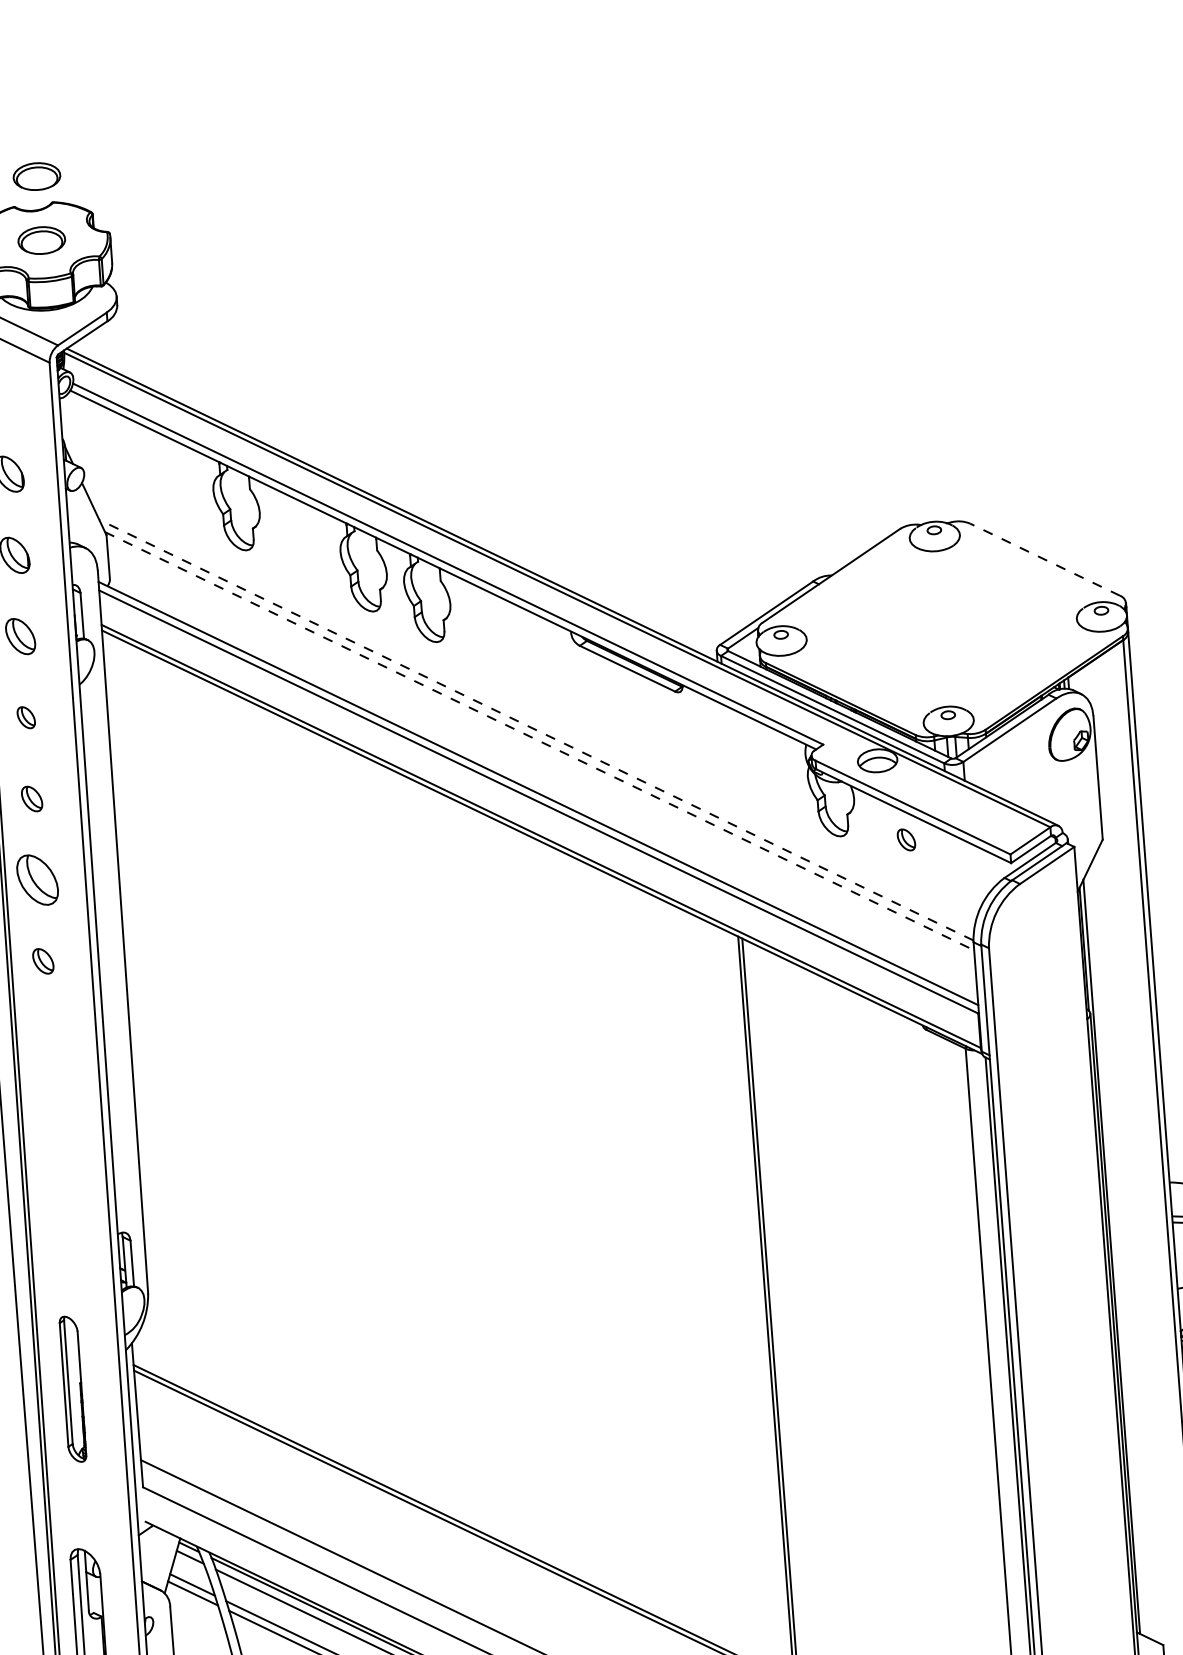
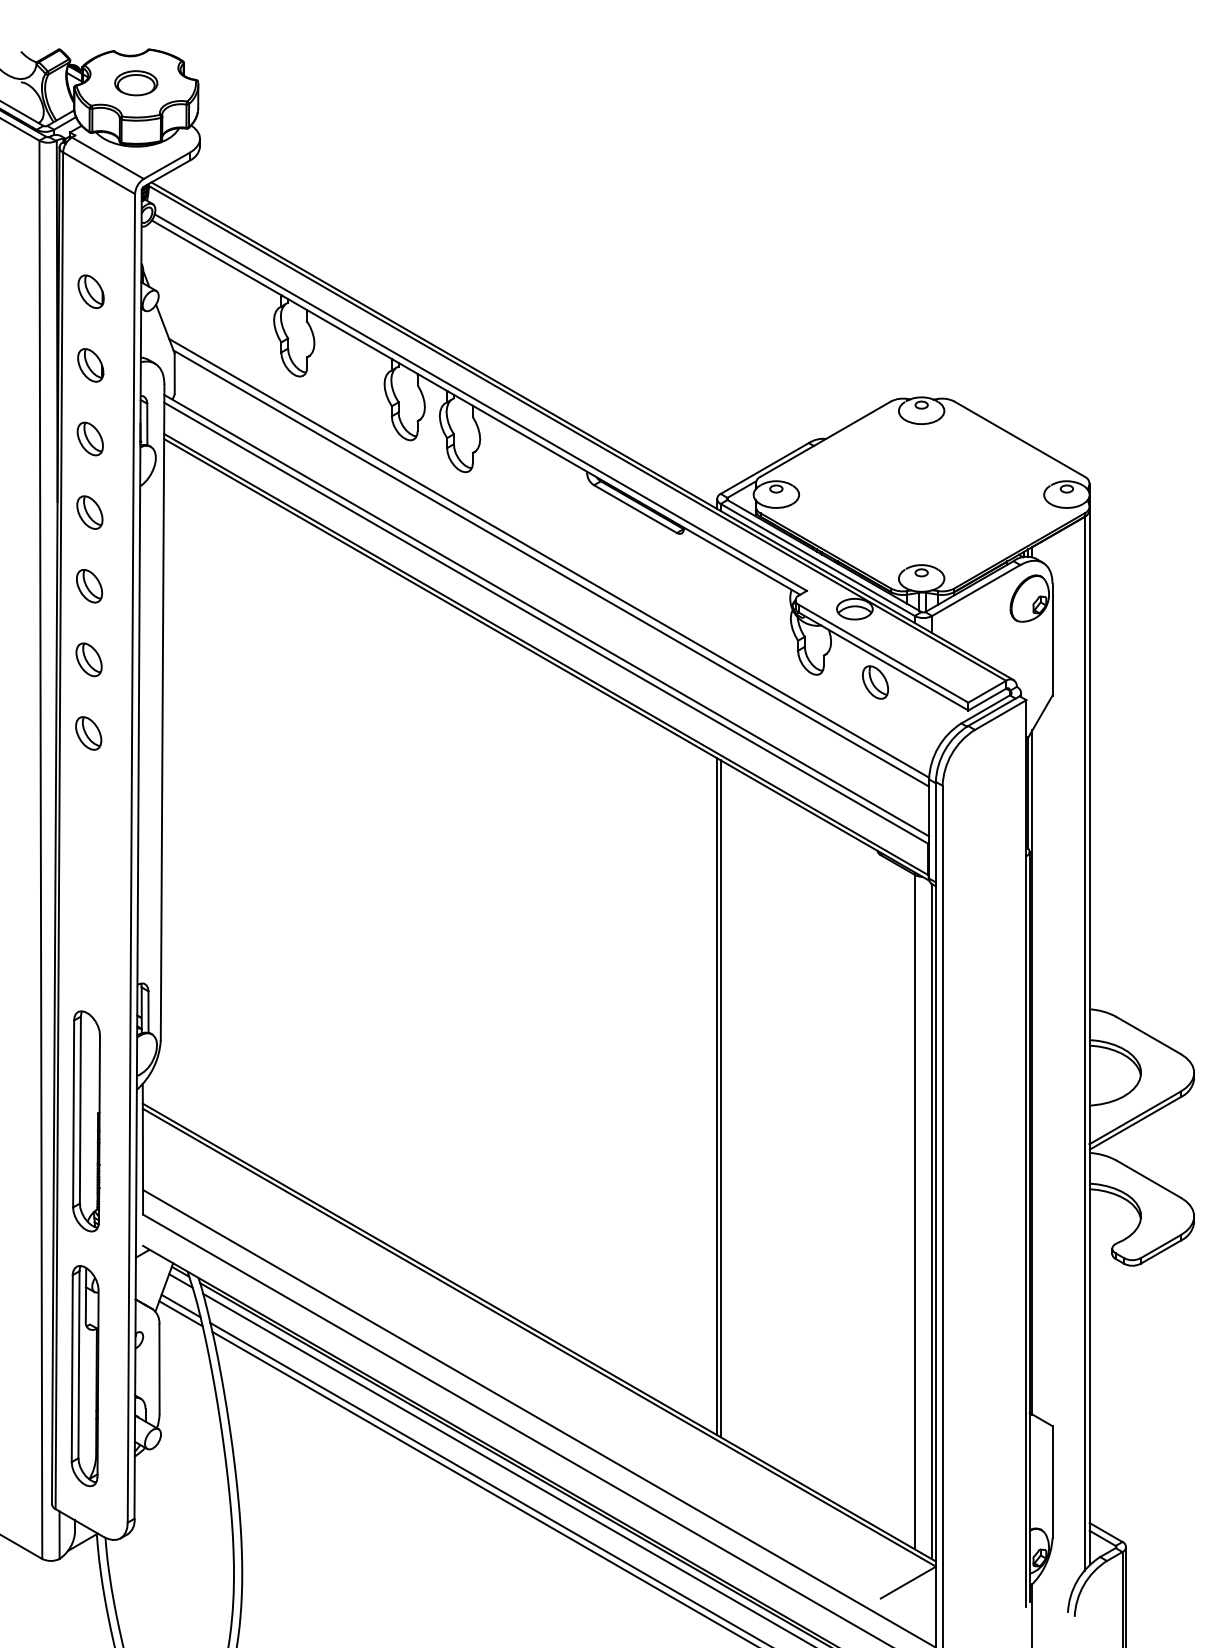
part: (37, 176) -> (136, 25), removed
line: (1044, 559) -> (1019, 438), dashed -> solid
part: (25, 717) -> (89, 512), size x1.67
line: (536, 730) -> (549, 558), dashed -> solid
line: (539, 741) -> (551, 568), dashed -> solid
part: (31, 799) -> (89, 586), size x1.43
part: (906, 839) -> (875, 682), size x1.67
part: (36, 879) -> (88, 659), size x0.71
part: (43, 961) -> (88, 733), size x1.43
part: (72, 1389) -> (86, 1121), size x1.67

